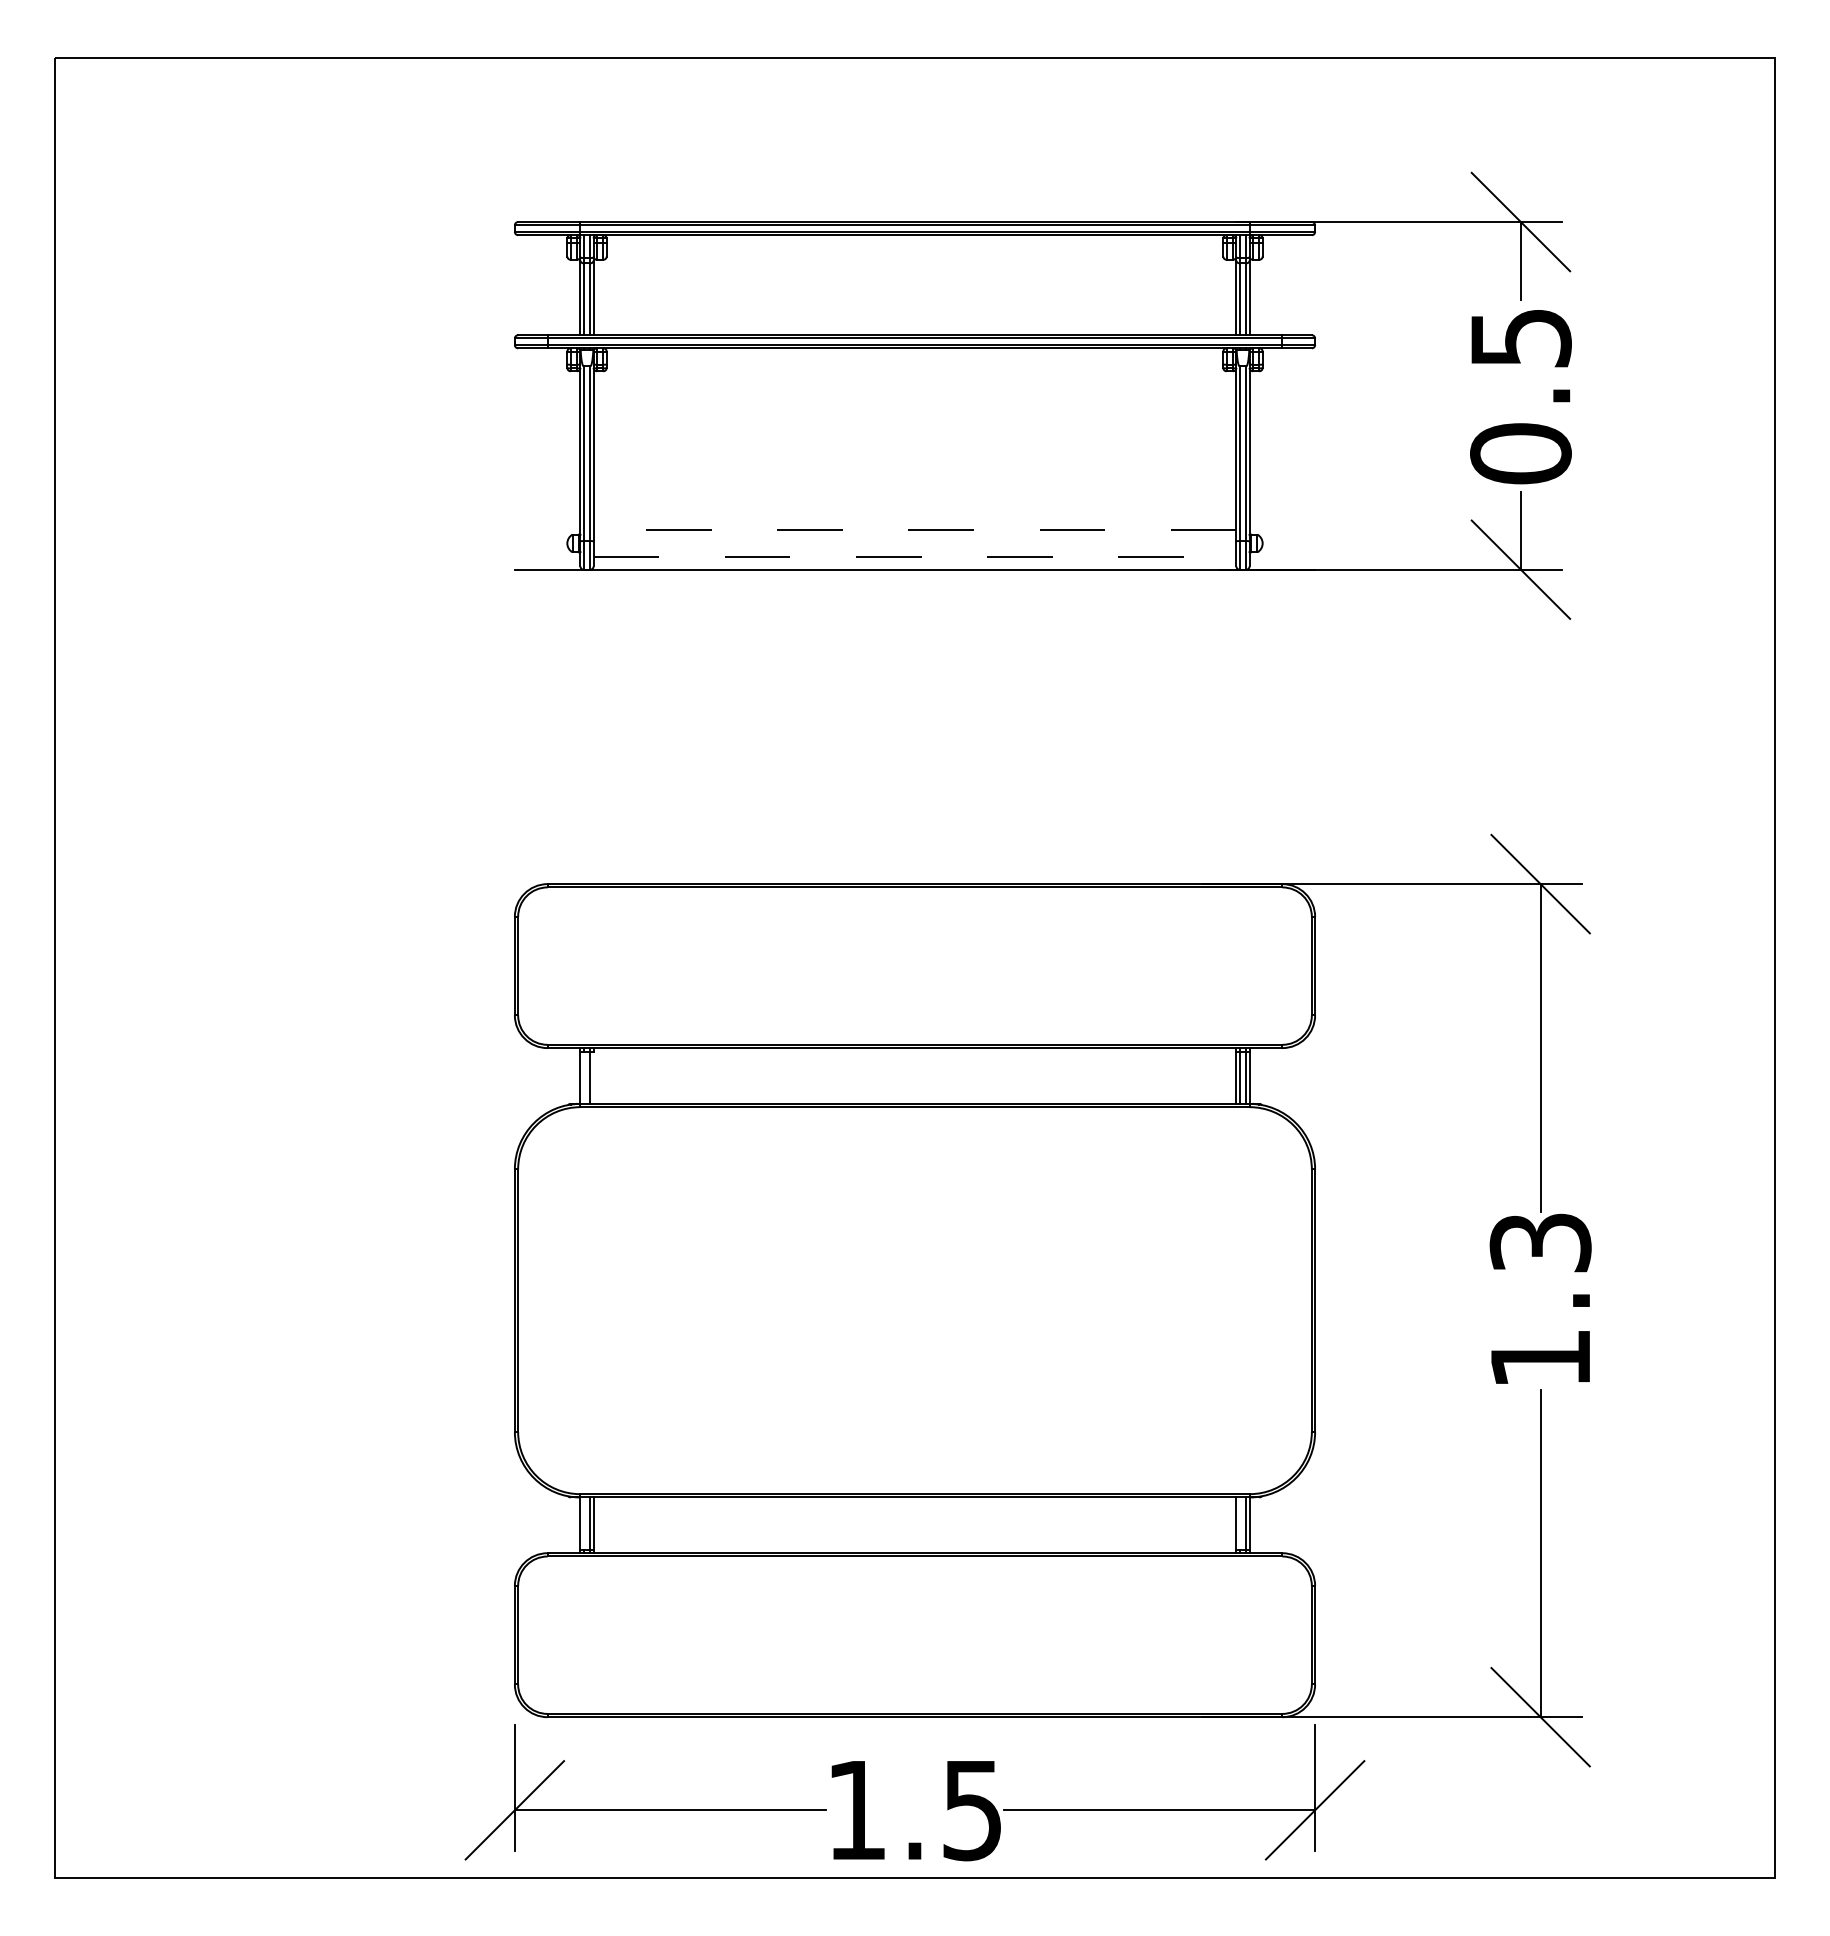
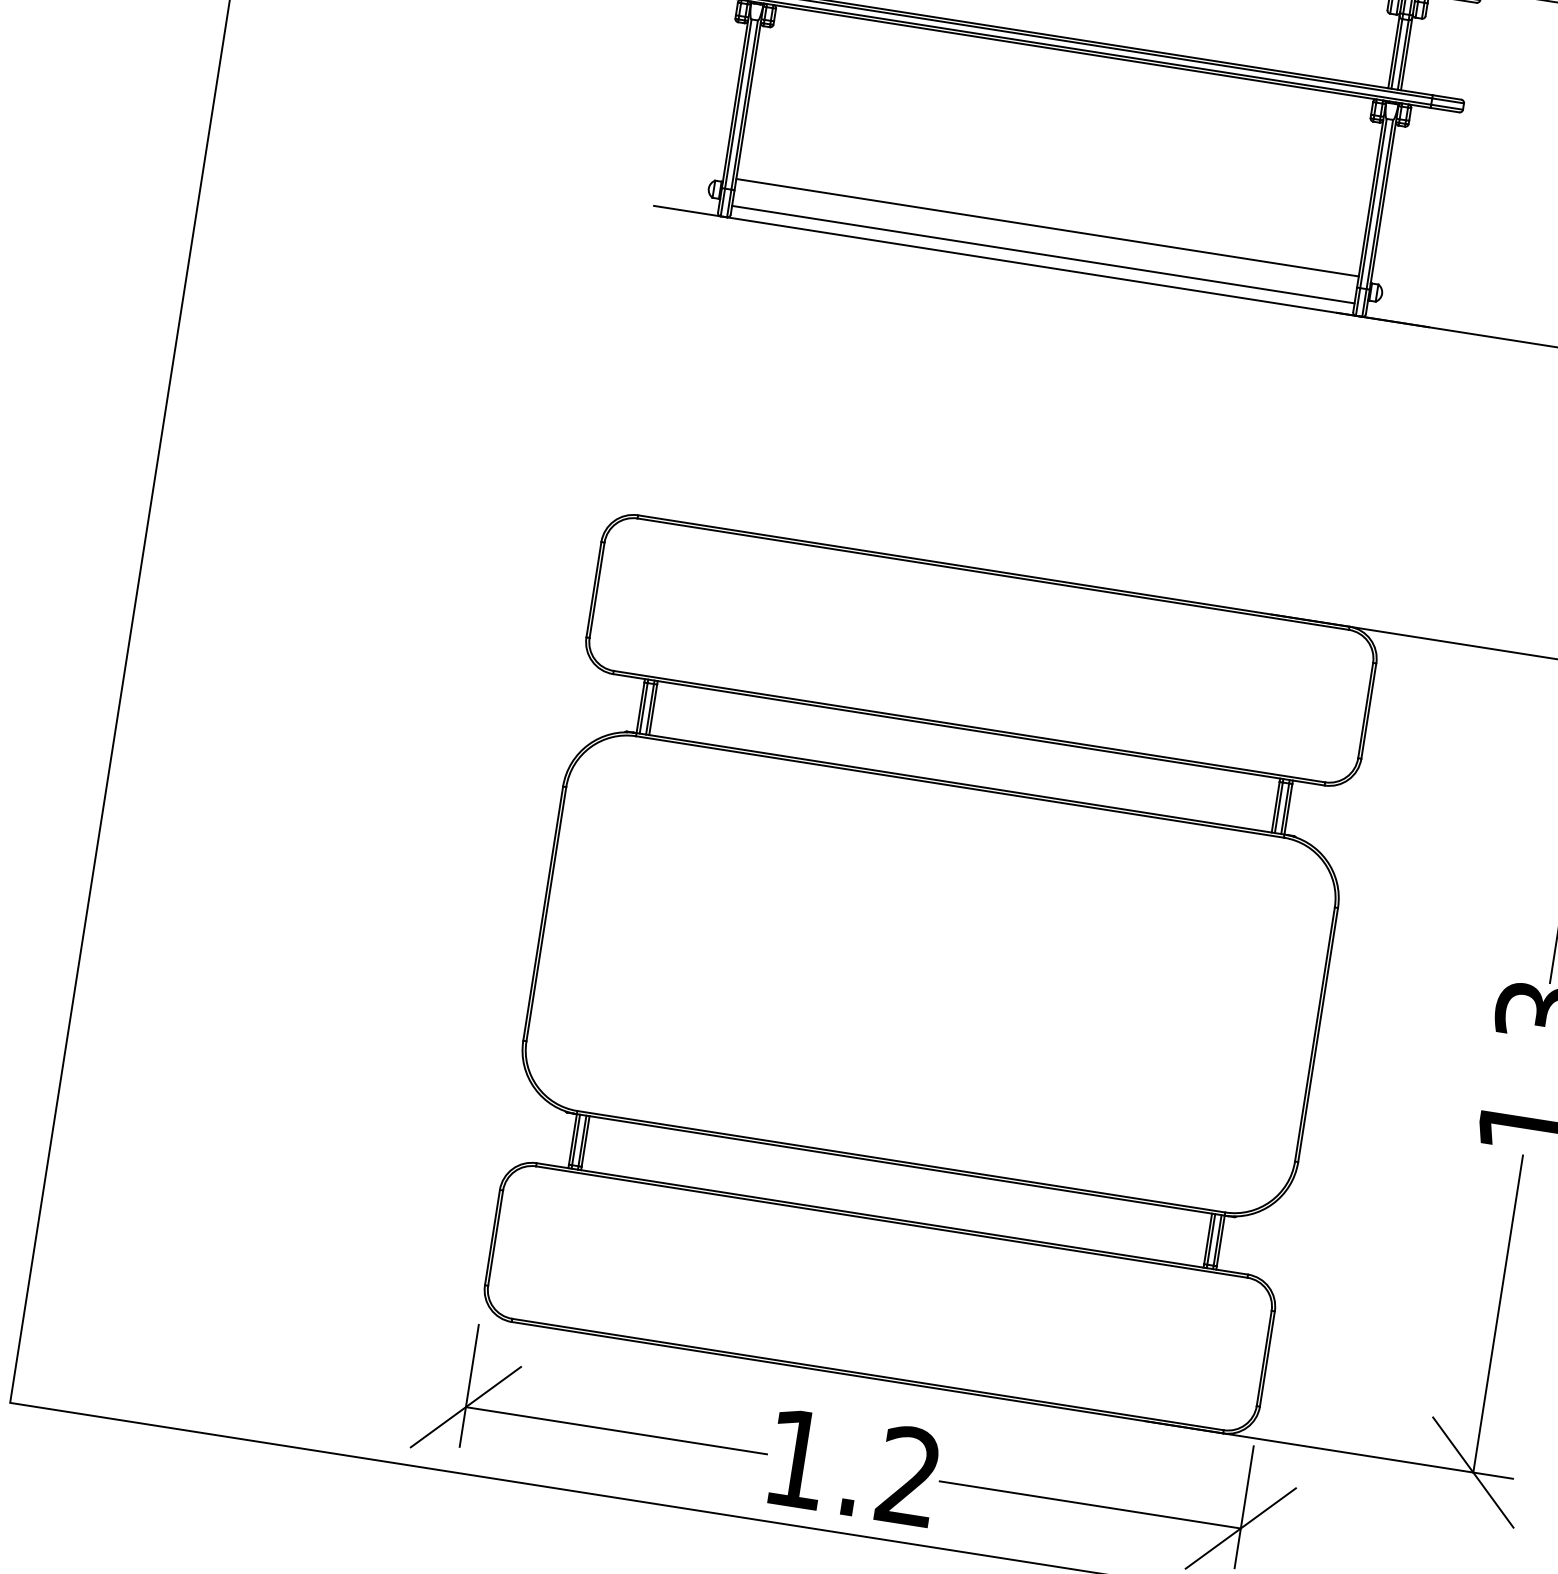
line: (914, 529) -> (1047, 227), dashed -> solid
line: (915, 557) -> (1043, 254), dashed -> solid
line: (583, 1077) -> (643, 708), added
line: (593, 1077) -> (653, 709), added
line: (583, 1523) -> (575, 1139), added
line: (1239, 1523) -> (1211, 1239), added
text: (971, 1810) -> (908, 1476), 1.5 -> 1.2

